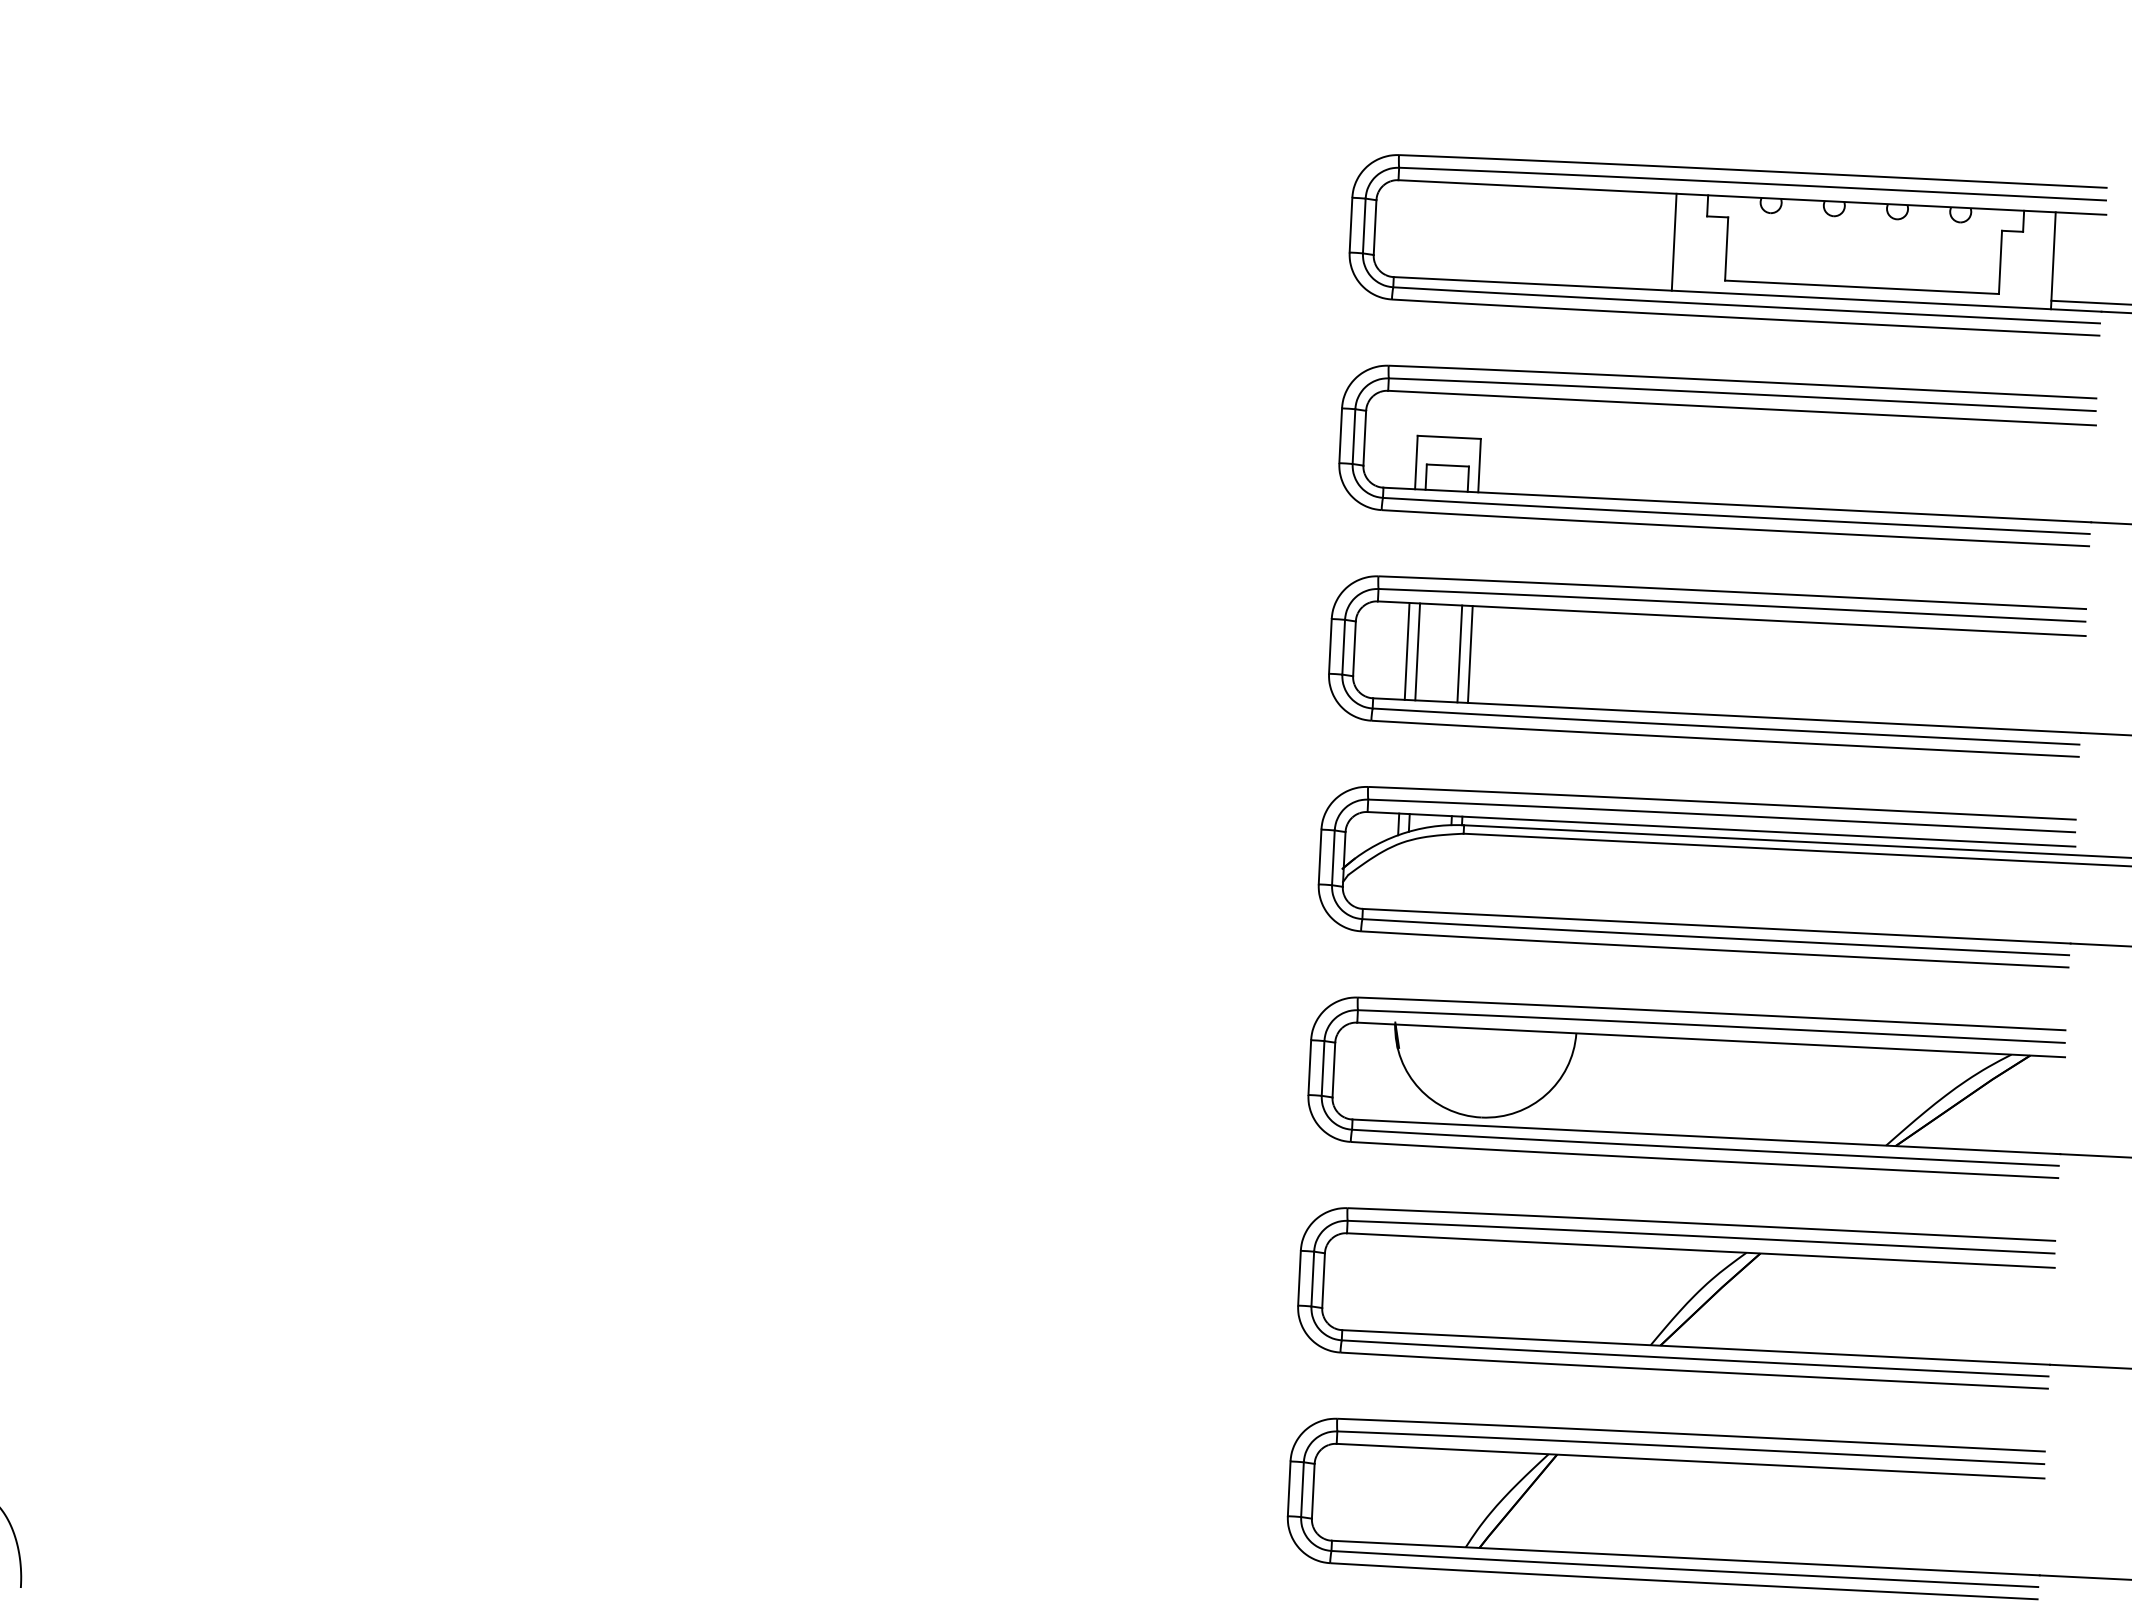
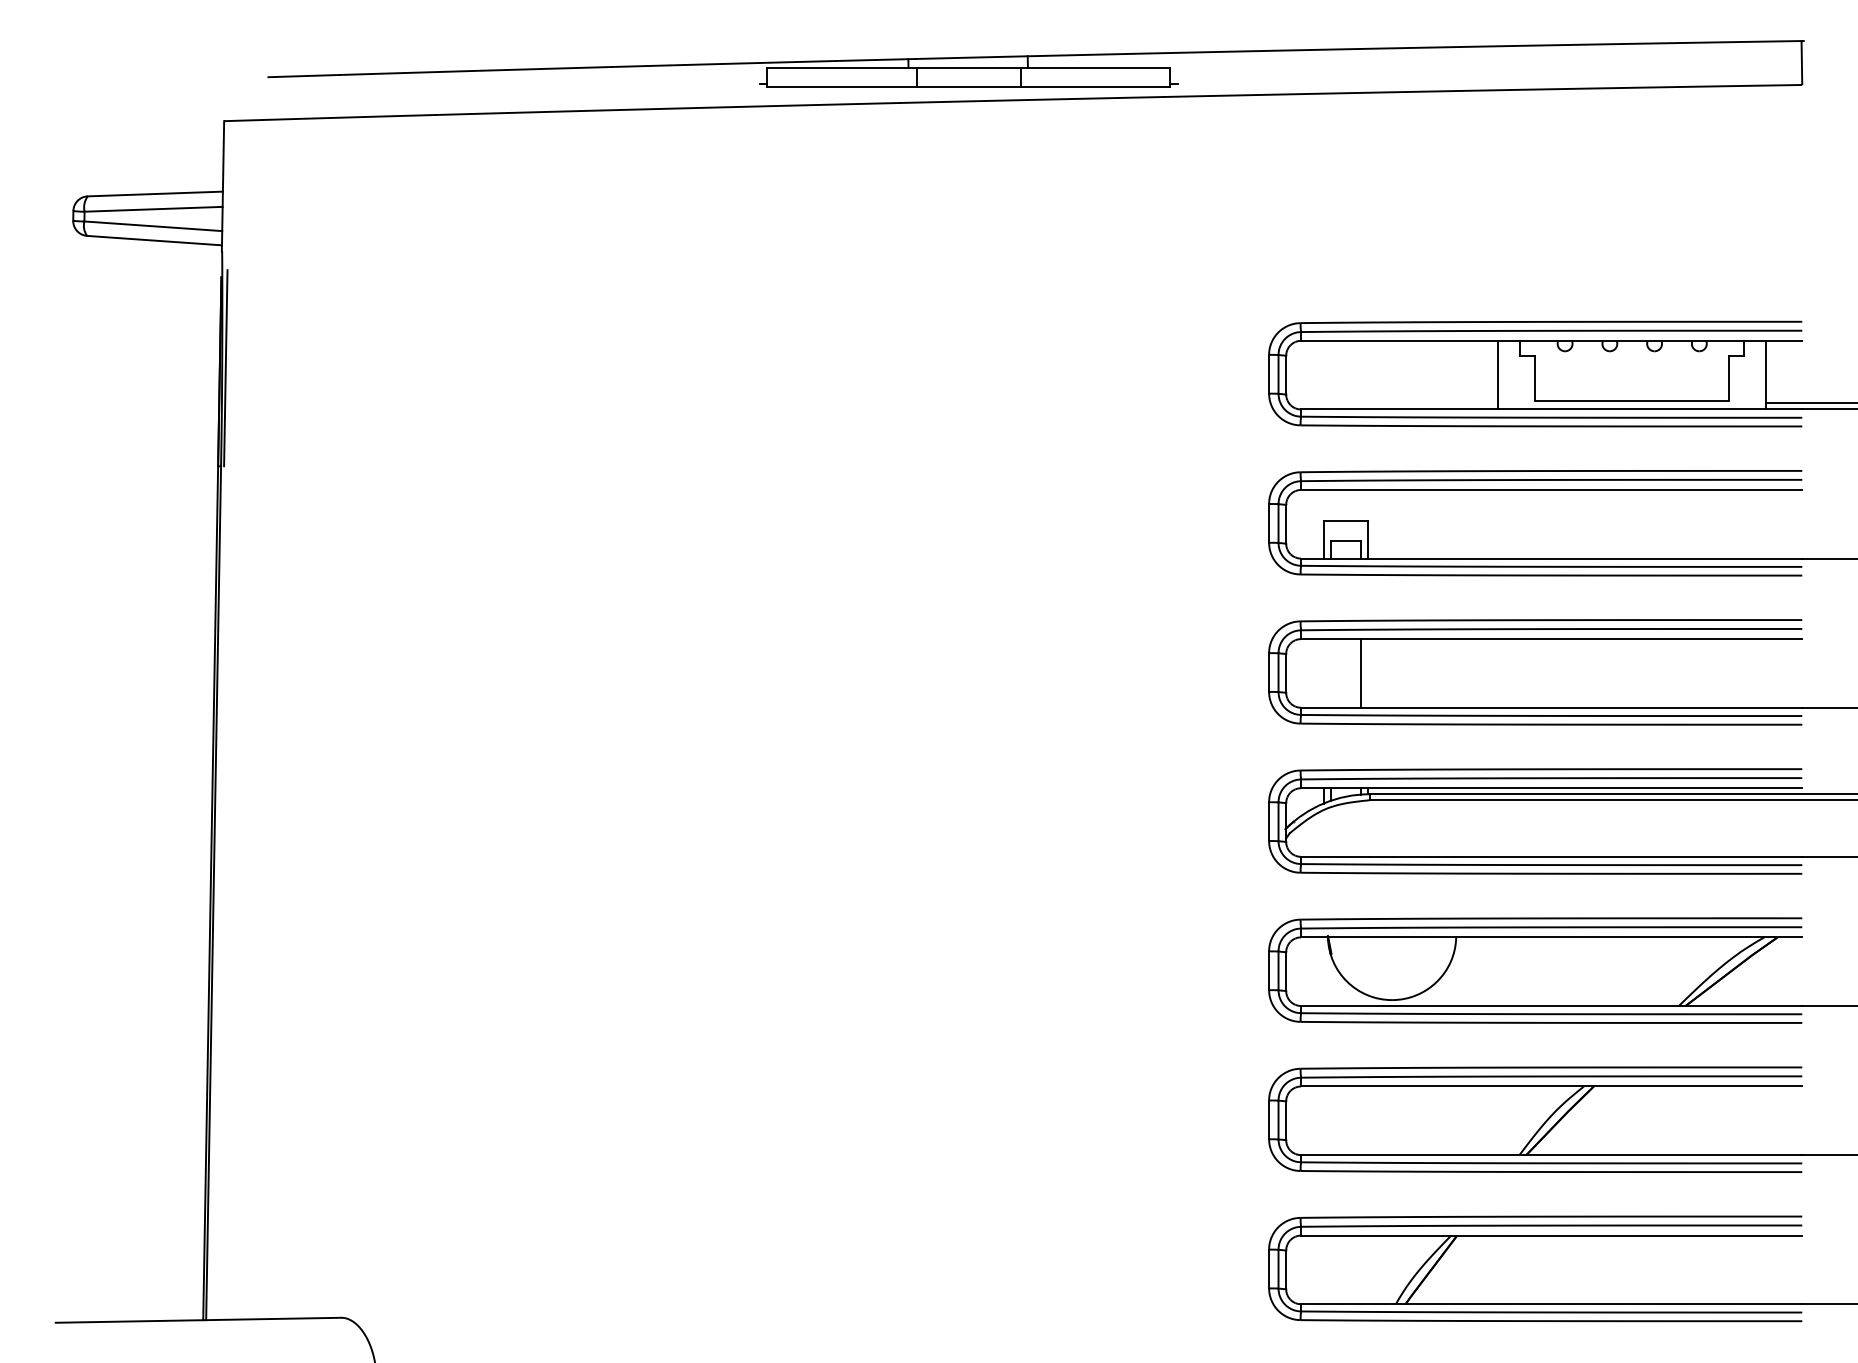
line: (1407, 651) -> (1323, 673), removed
line: (1417, 652) -> (1330, 673), removed
line: (1470, 654) -> (1368, 673), removed

